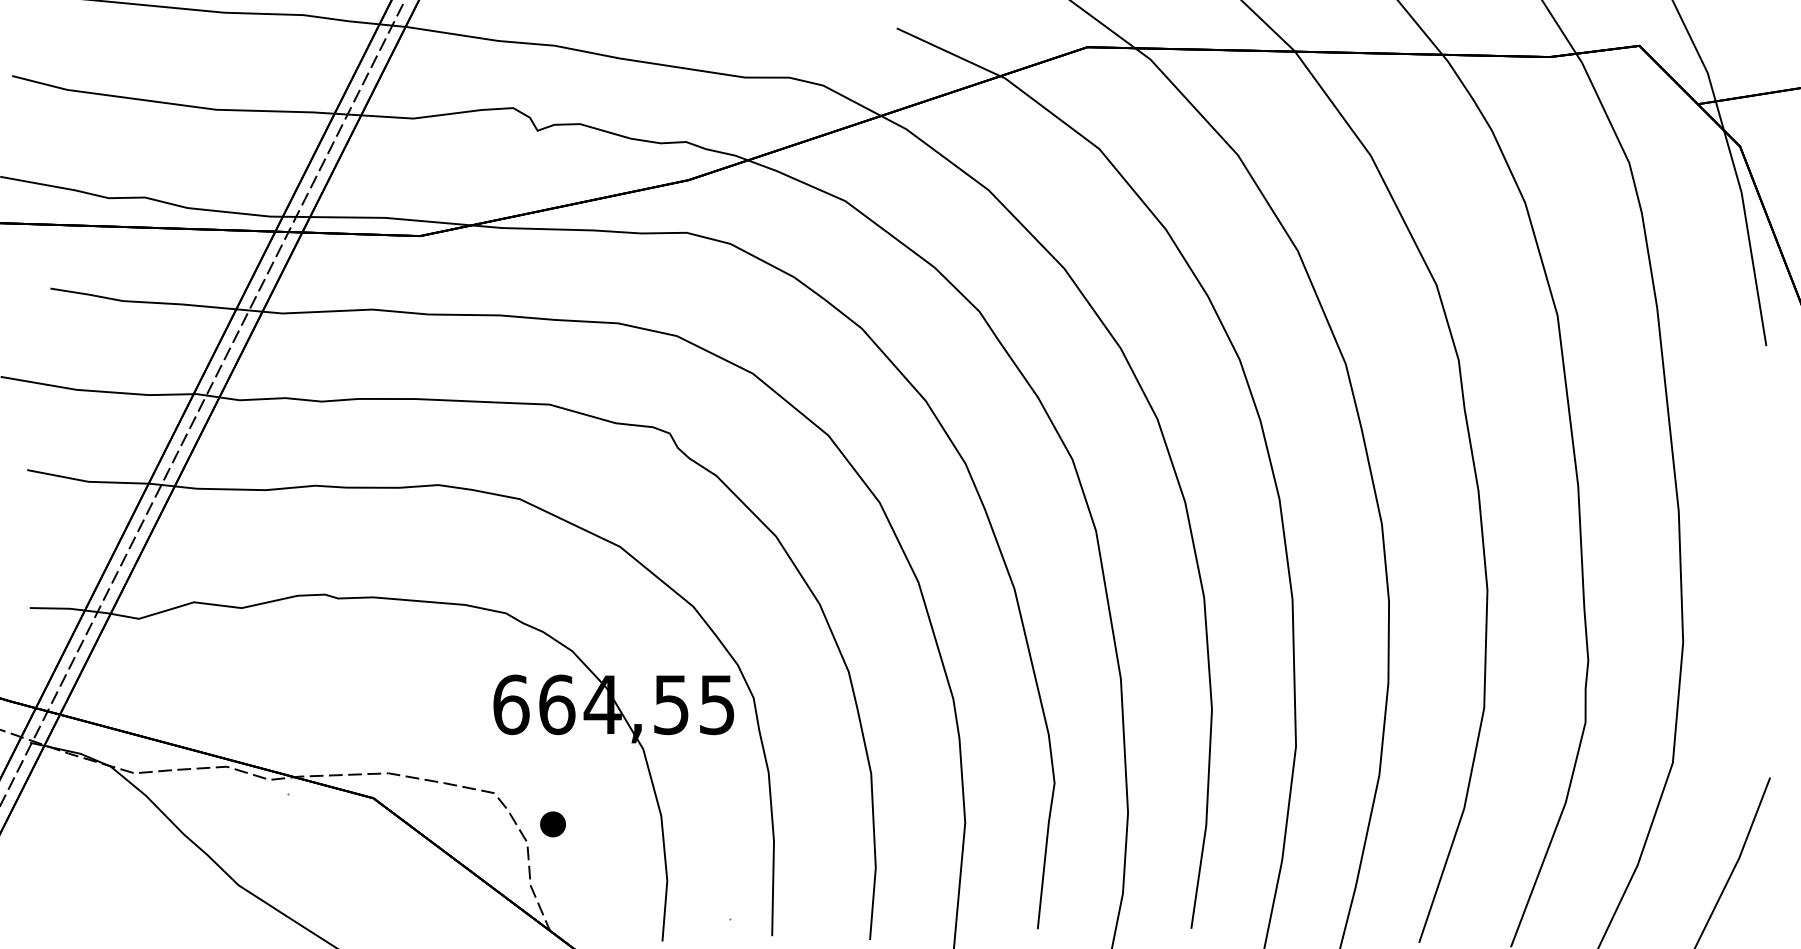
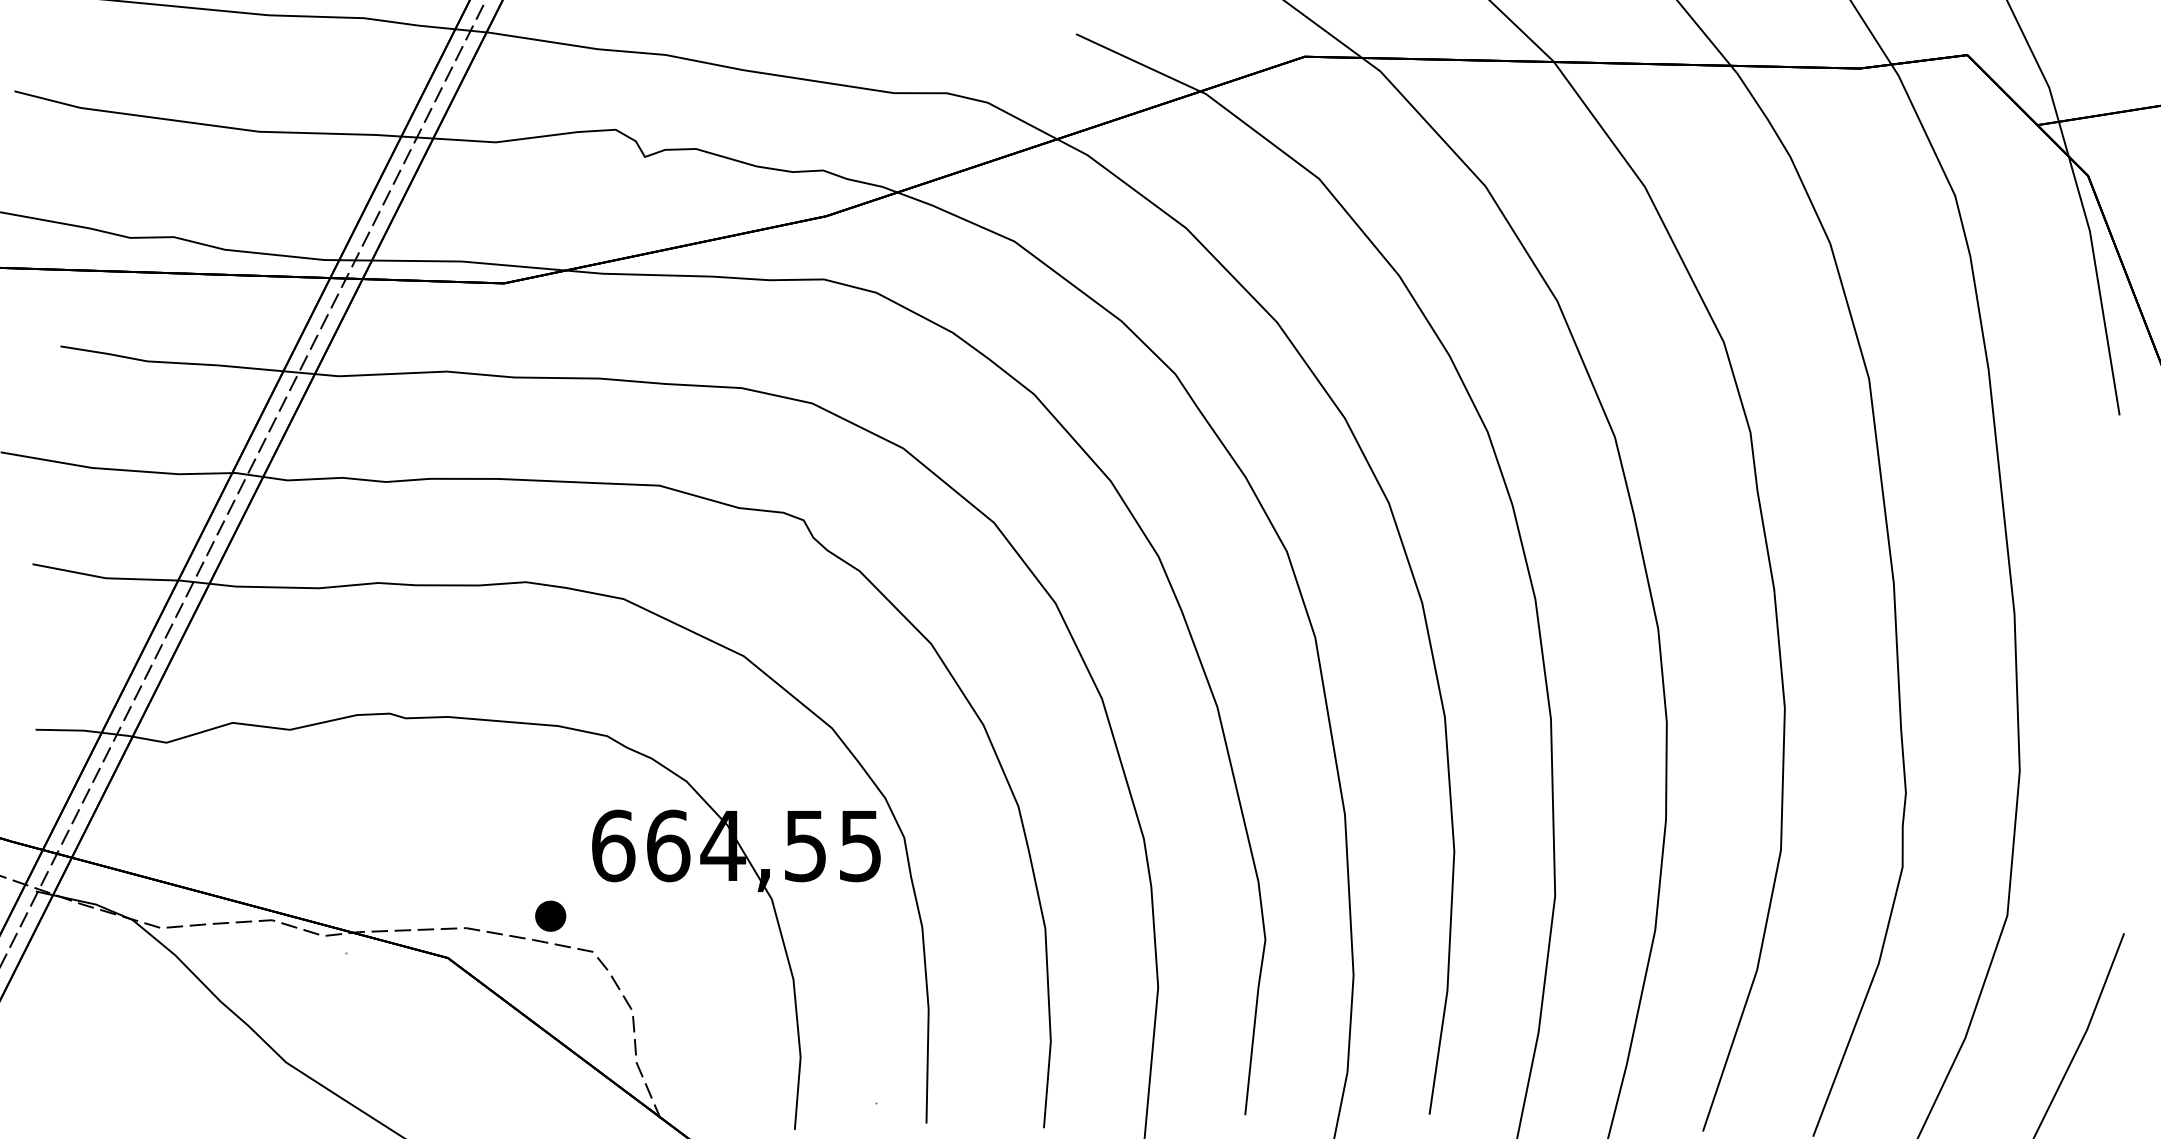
part: (552, 824) -> (550, 916), moved

